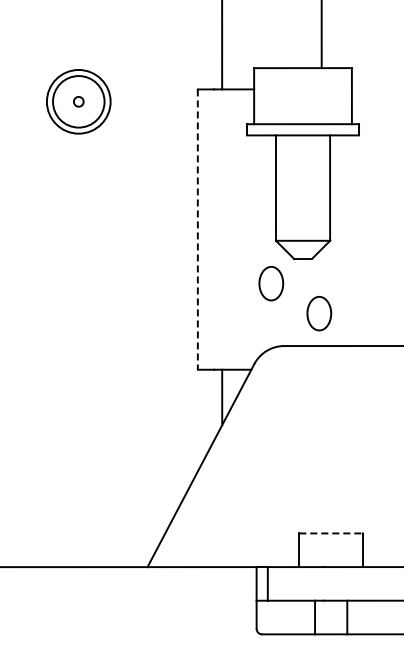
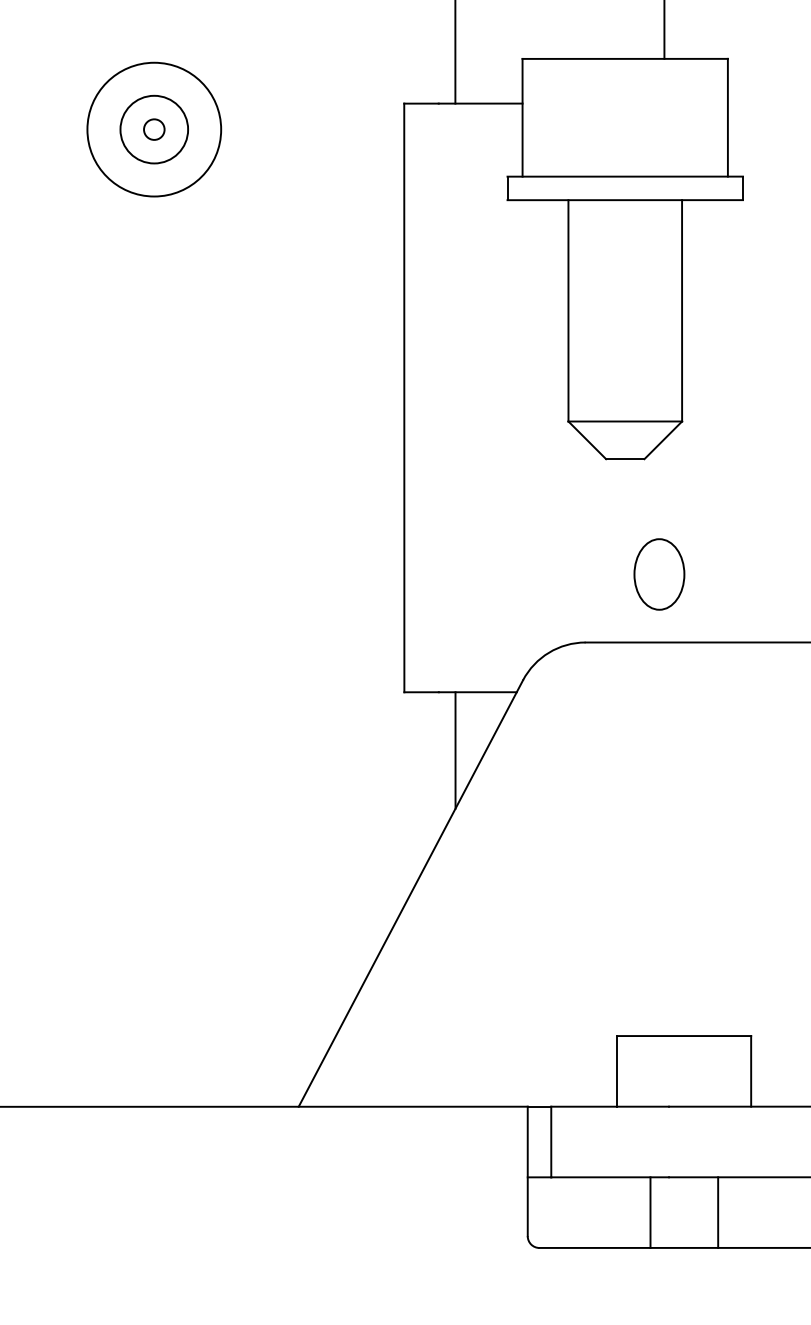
circle: (78, 101) -> (153, 128), size x0.62
line: (197, 230) -> (403, 399), dashed -> solid
part: (271, 283) -> (559, 511), removed
line: (331, 533) -> (685, 1036), dashed -> solid

